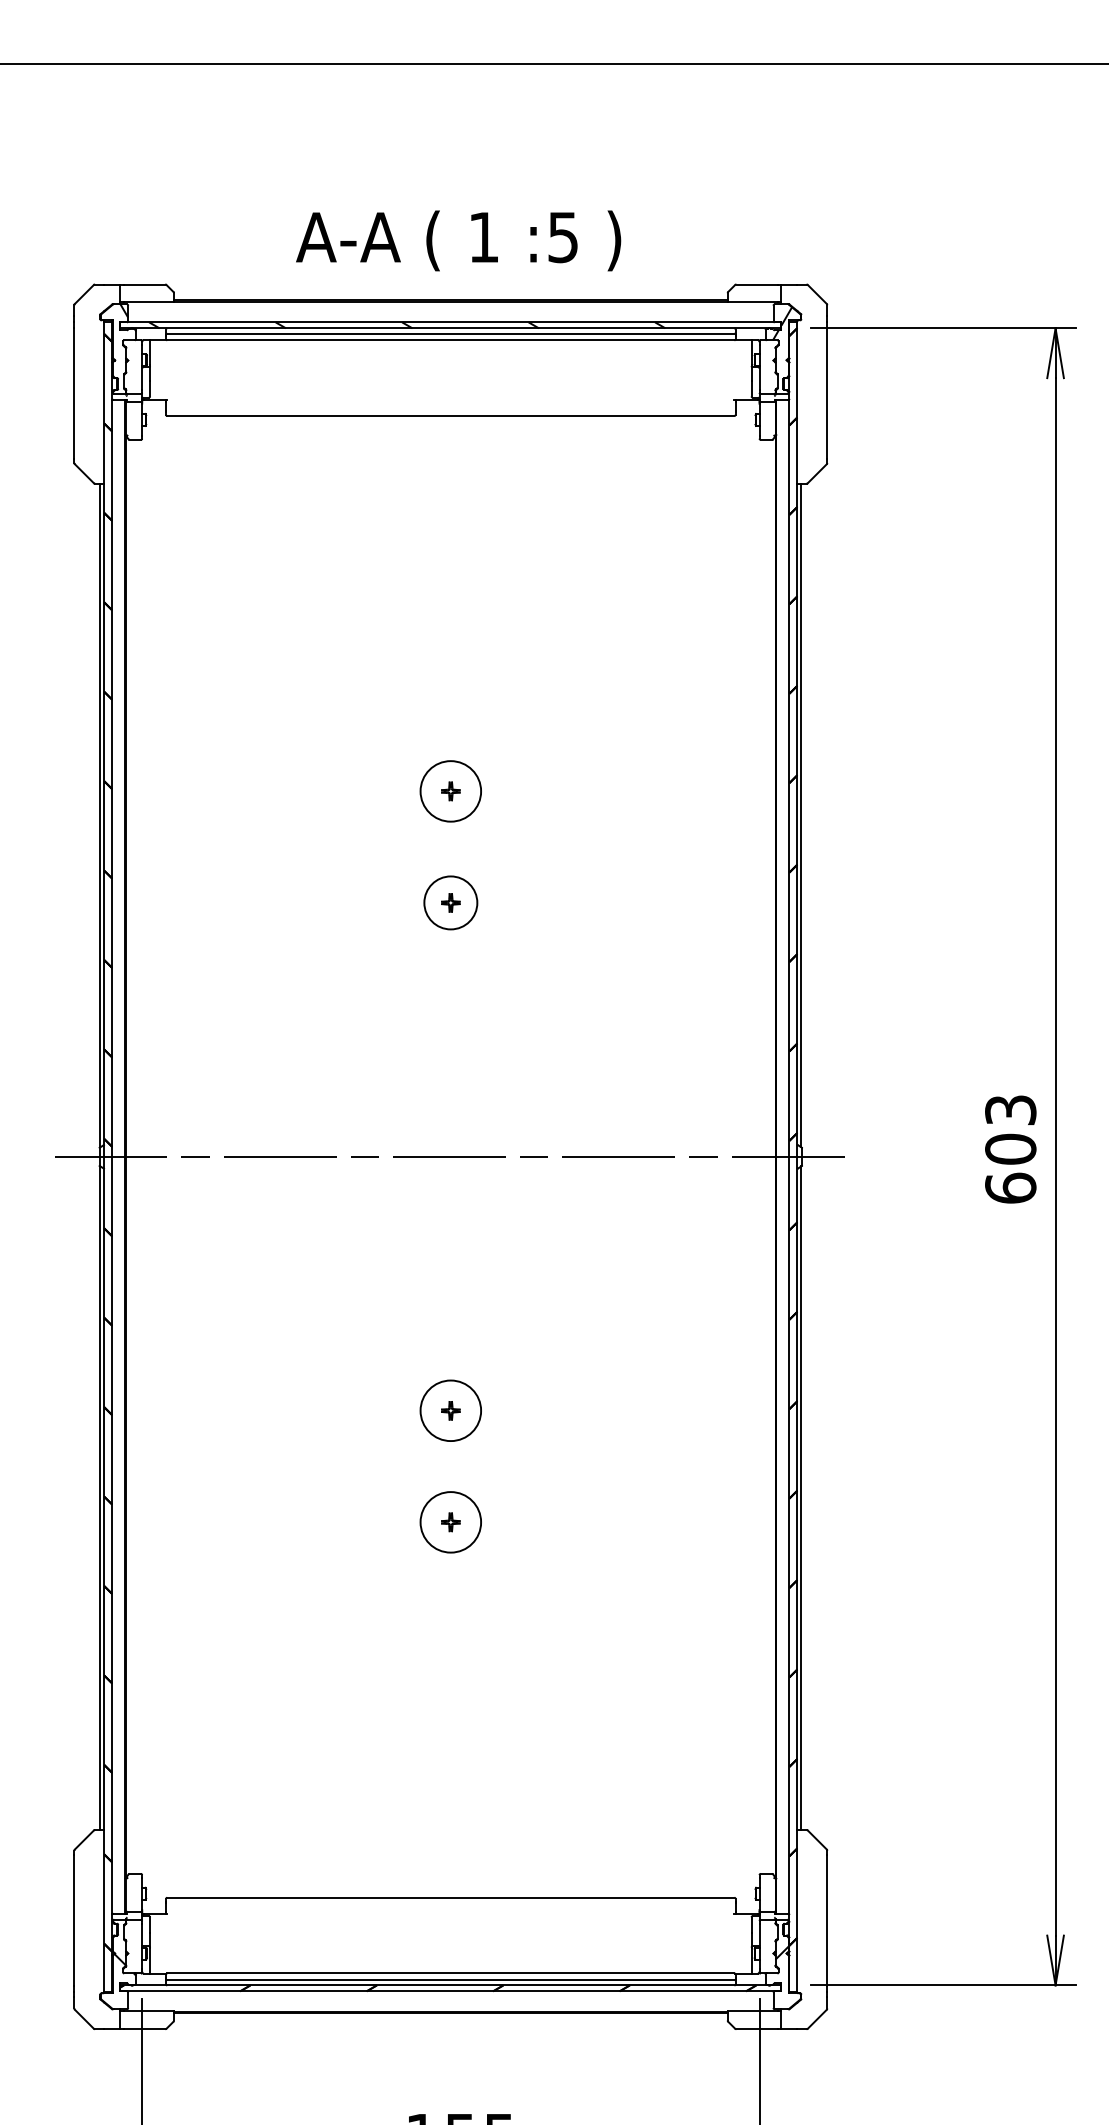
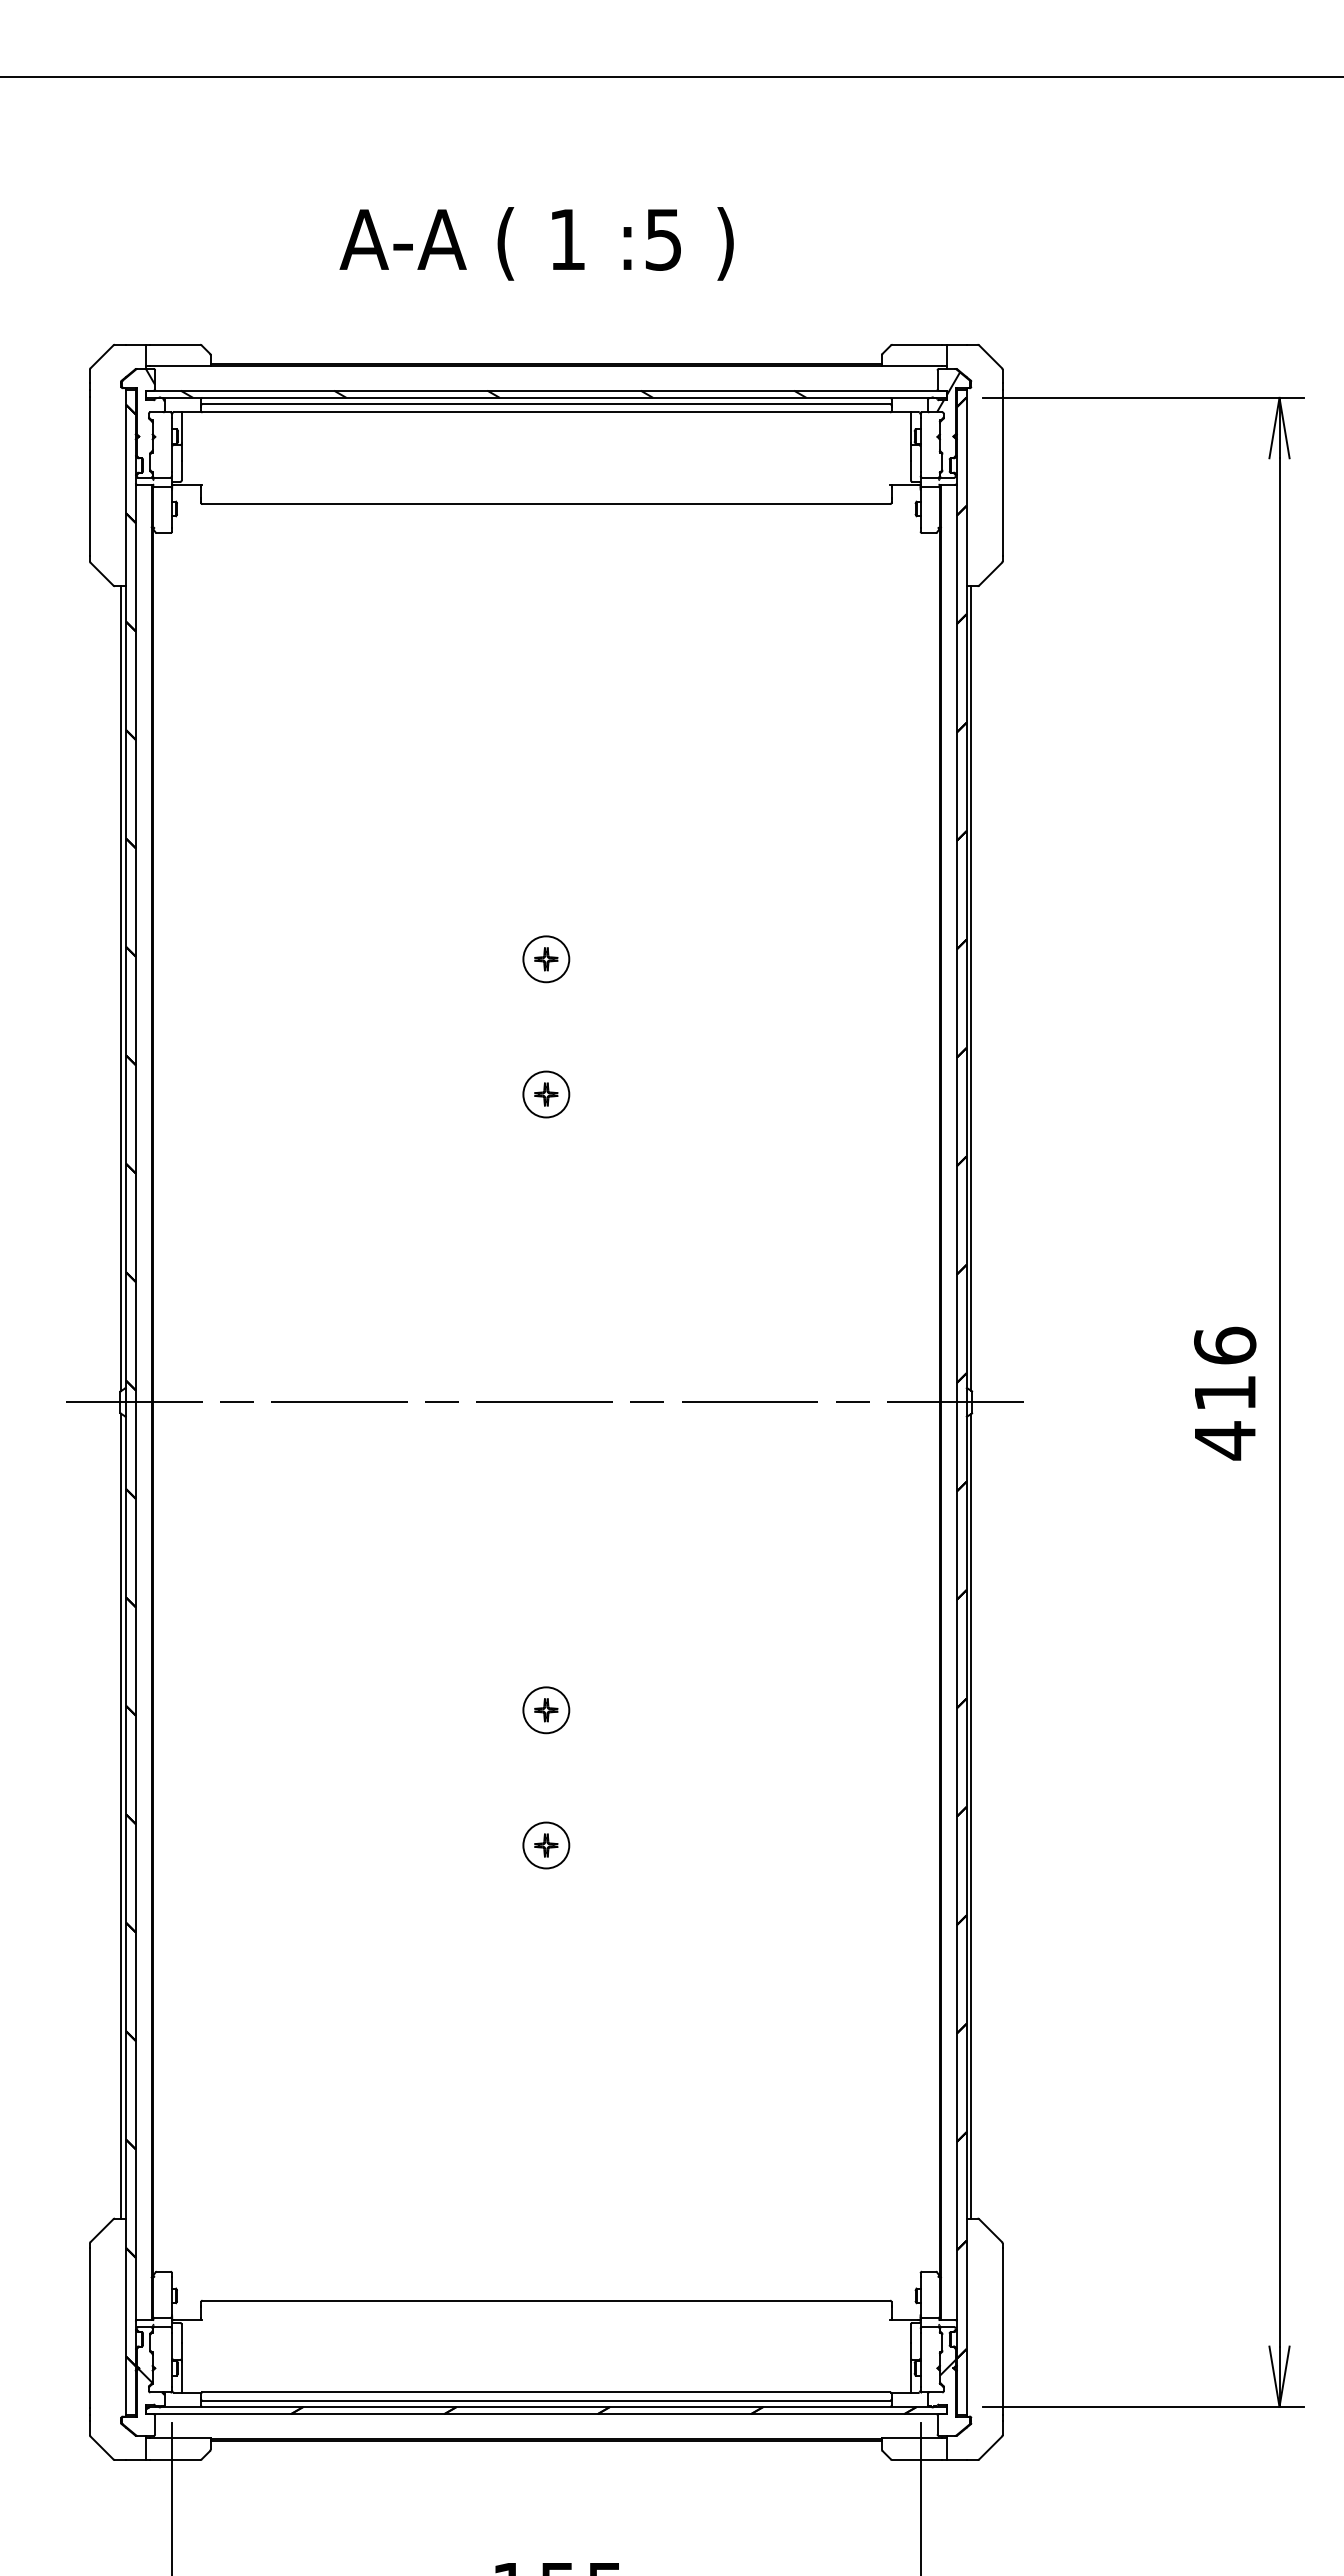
text: (458, 240) -> (536, 243), moved
circle: (450, 791) -> (546, 959), size x0.62
circle: (450, 902) -> (546, 1094), size x0.71
text: (1011, 1149) -> (1225, 1393), 603 -> 416
circle: (450, 1410) -> (546, 1710), size x0.62
circle: (450, 1522) -> (546, 1845), size x0.62

